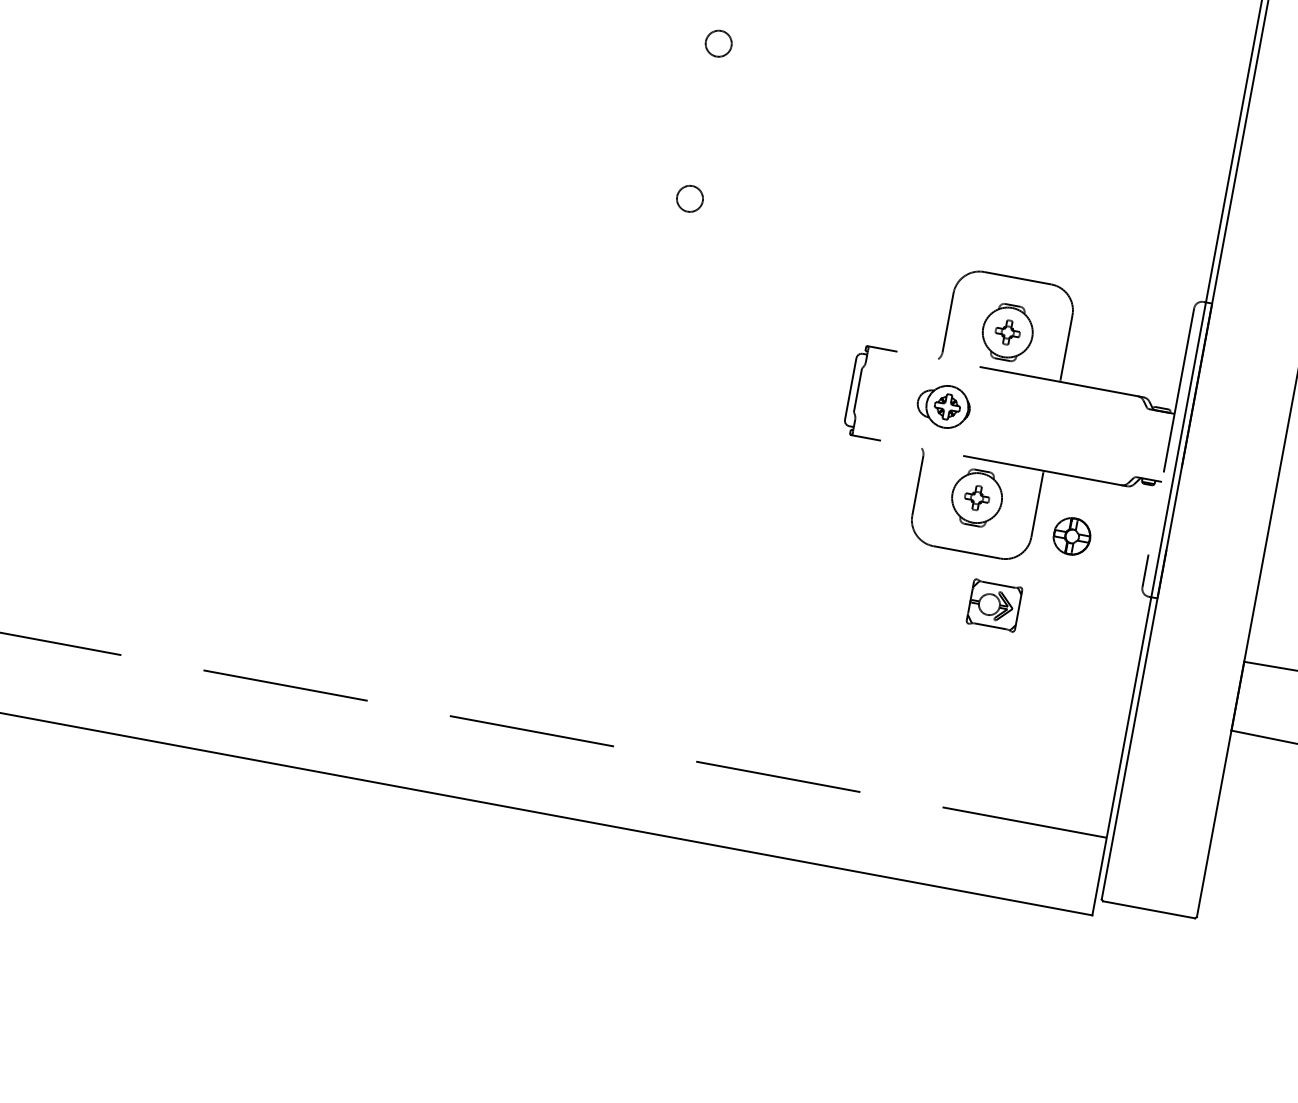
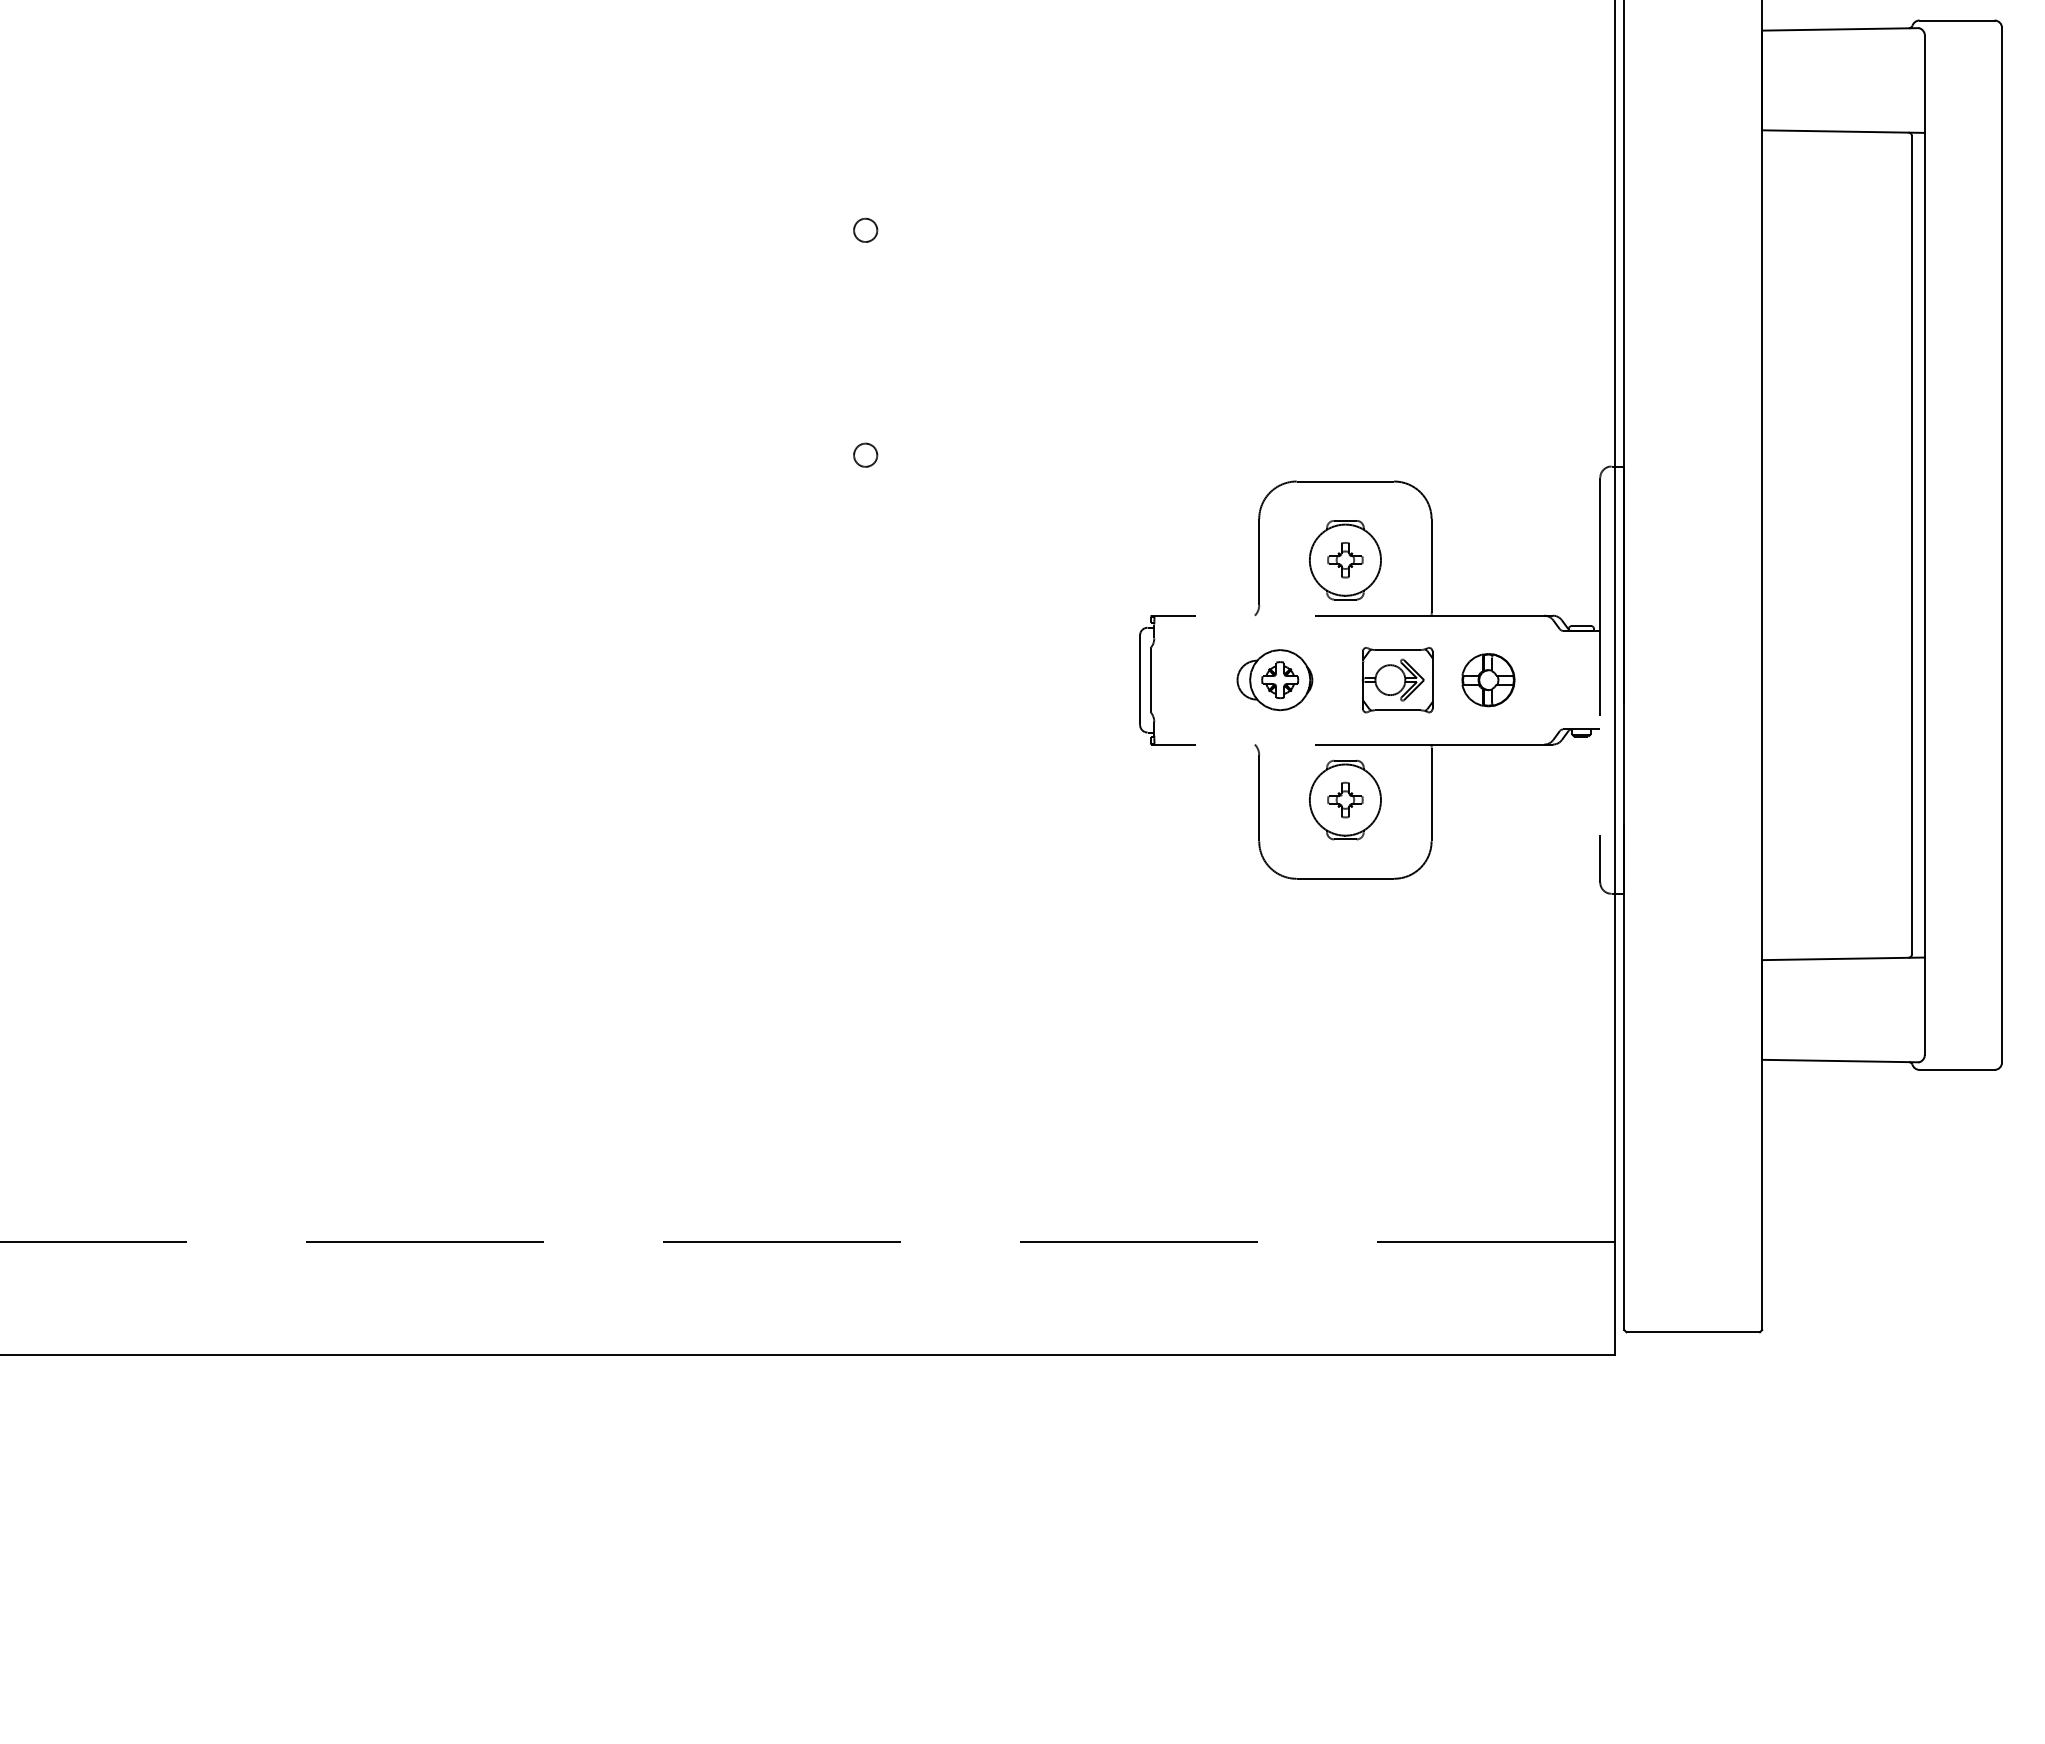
circle: (718, 42) -> (865, 229), size x0.62
circle: (690, 198) -> (865, 454), size x0.62
part: (1072, 536) -> (1488, 680), moved
part: (994, 605) -> (1397, 680), moved

